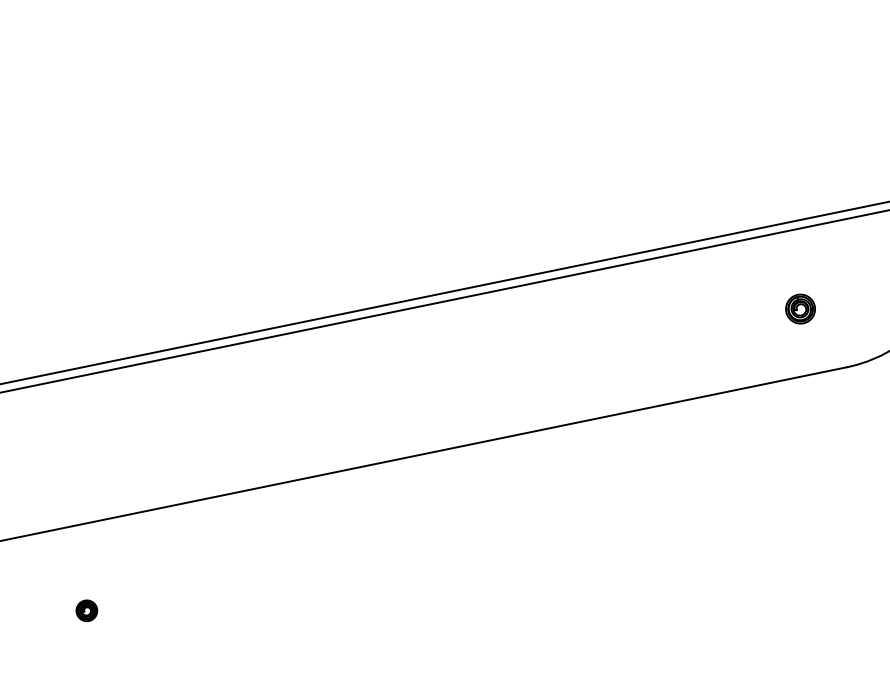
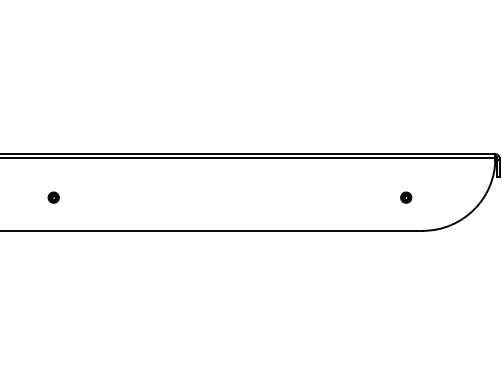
part: (801, 308) -> (406, 197), size x0.71
part: (86, 610) -> (53, 197), moved

